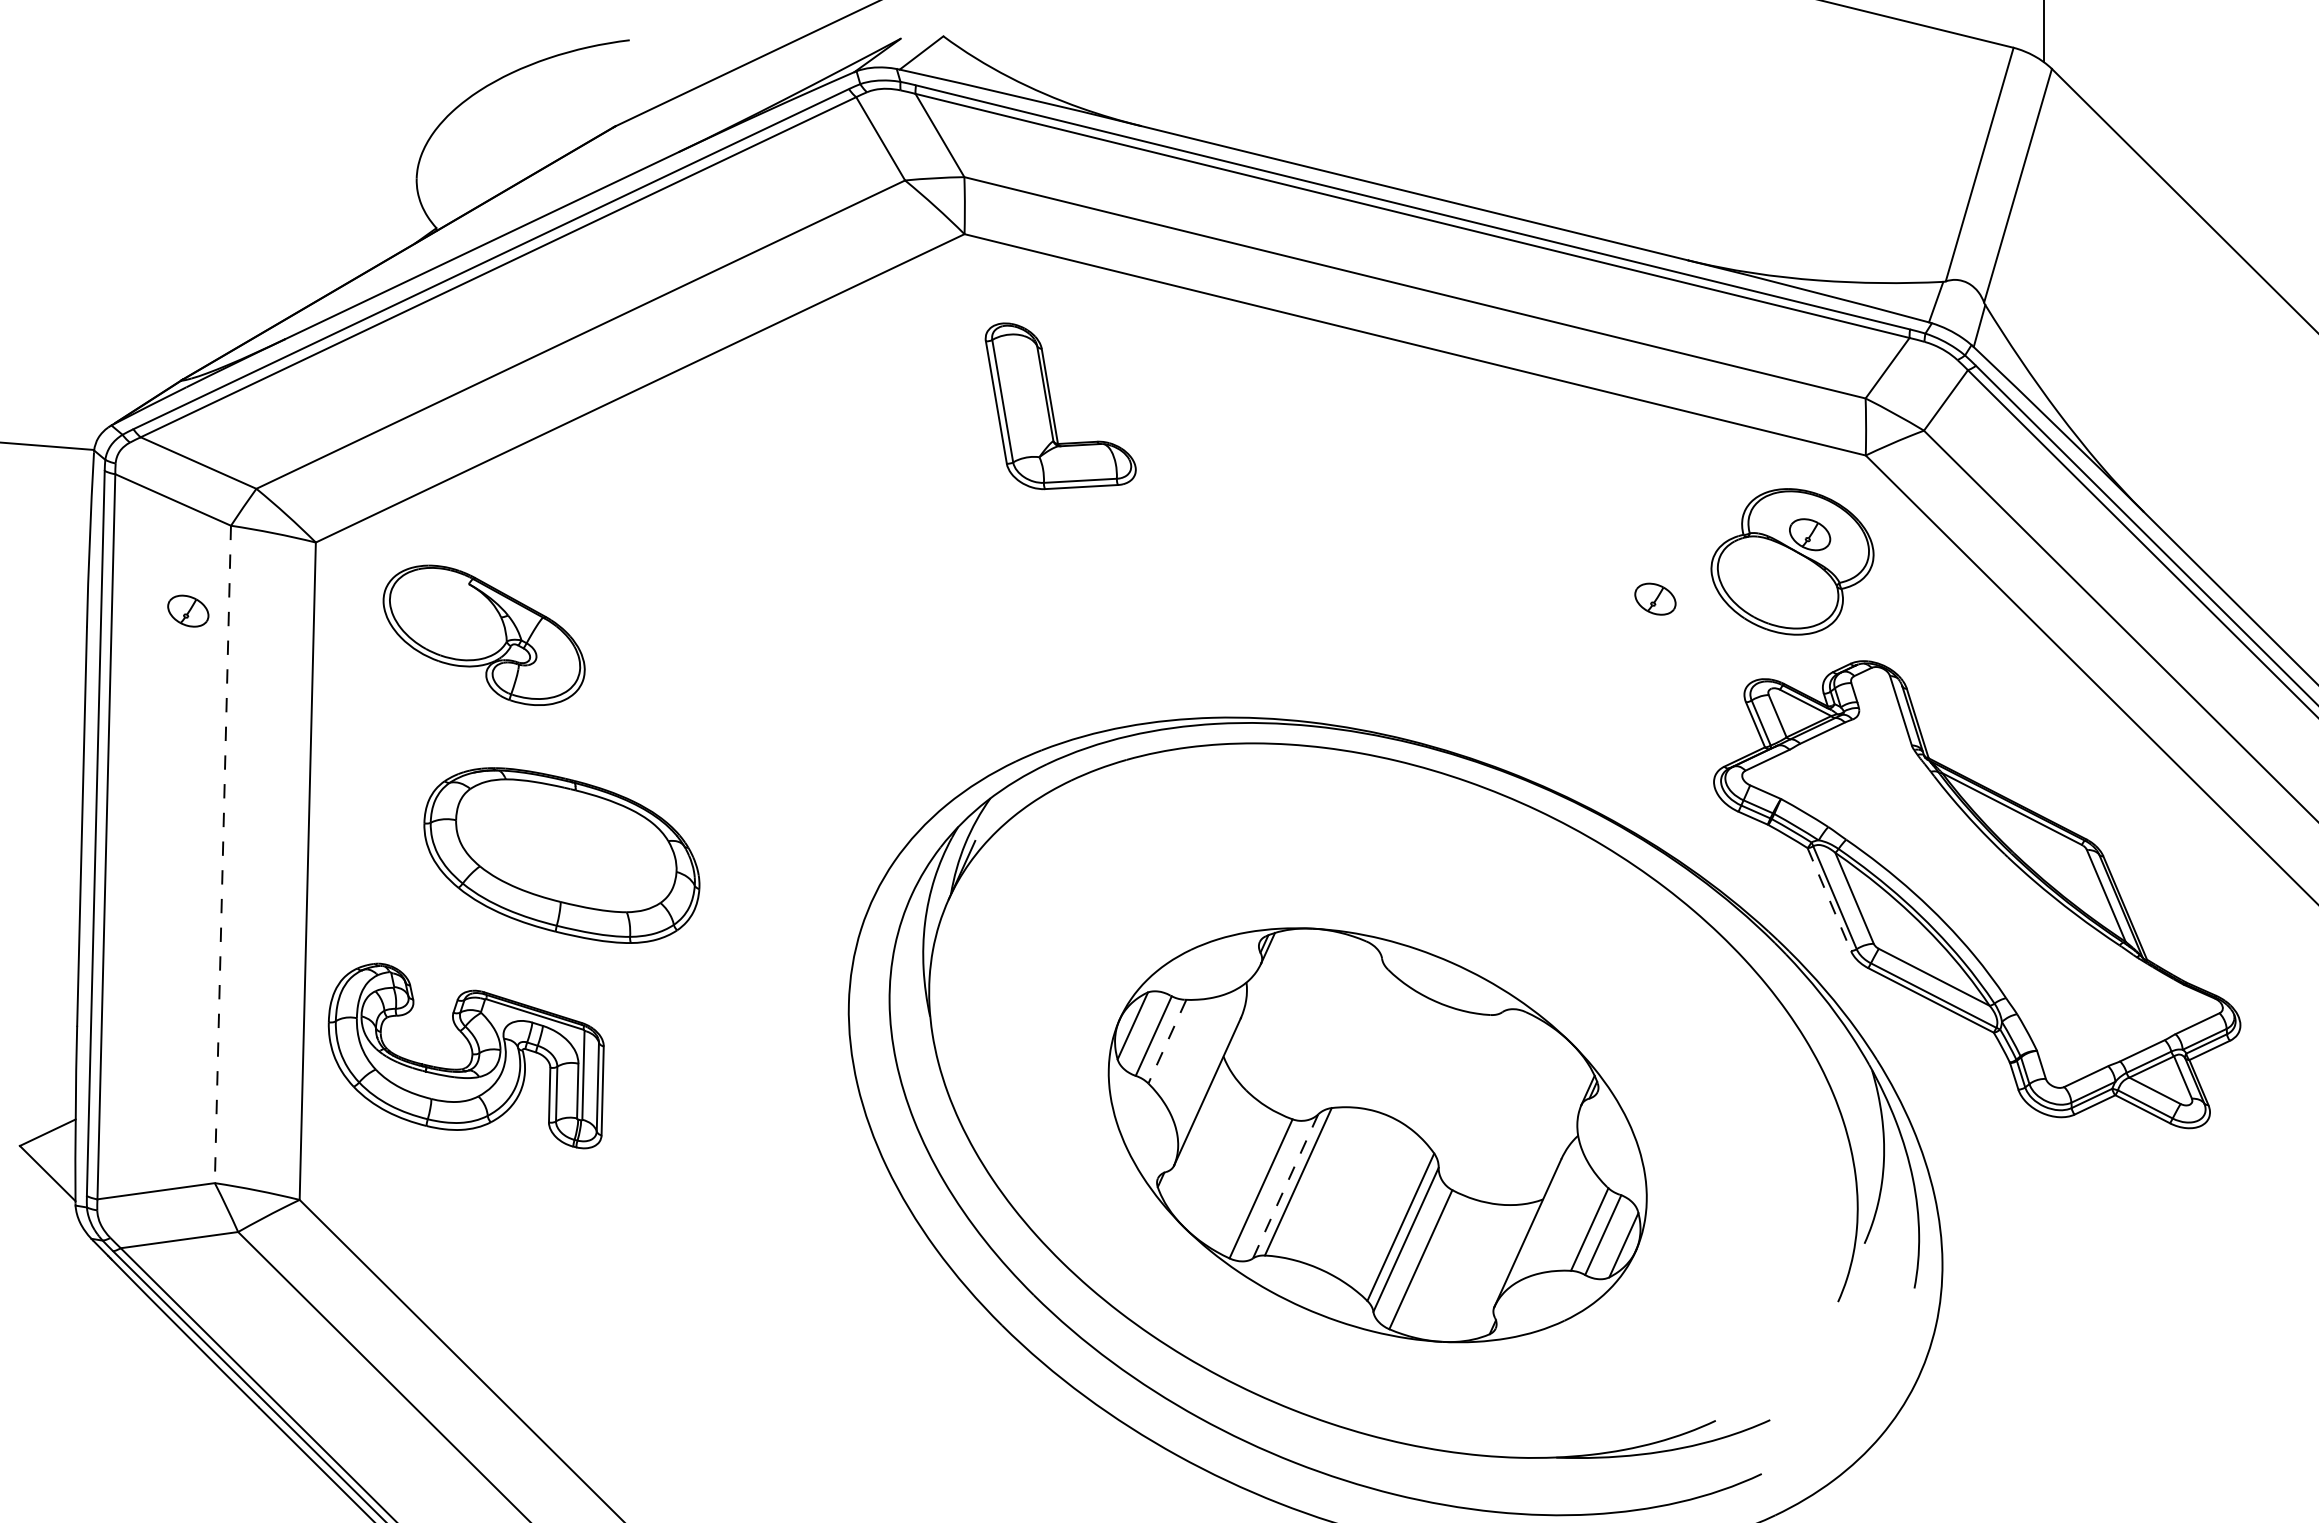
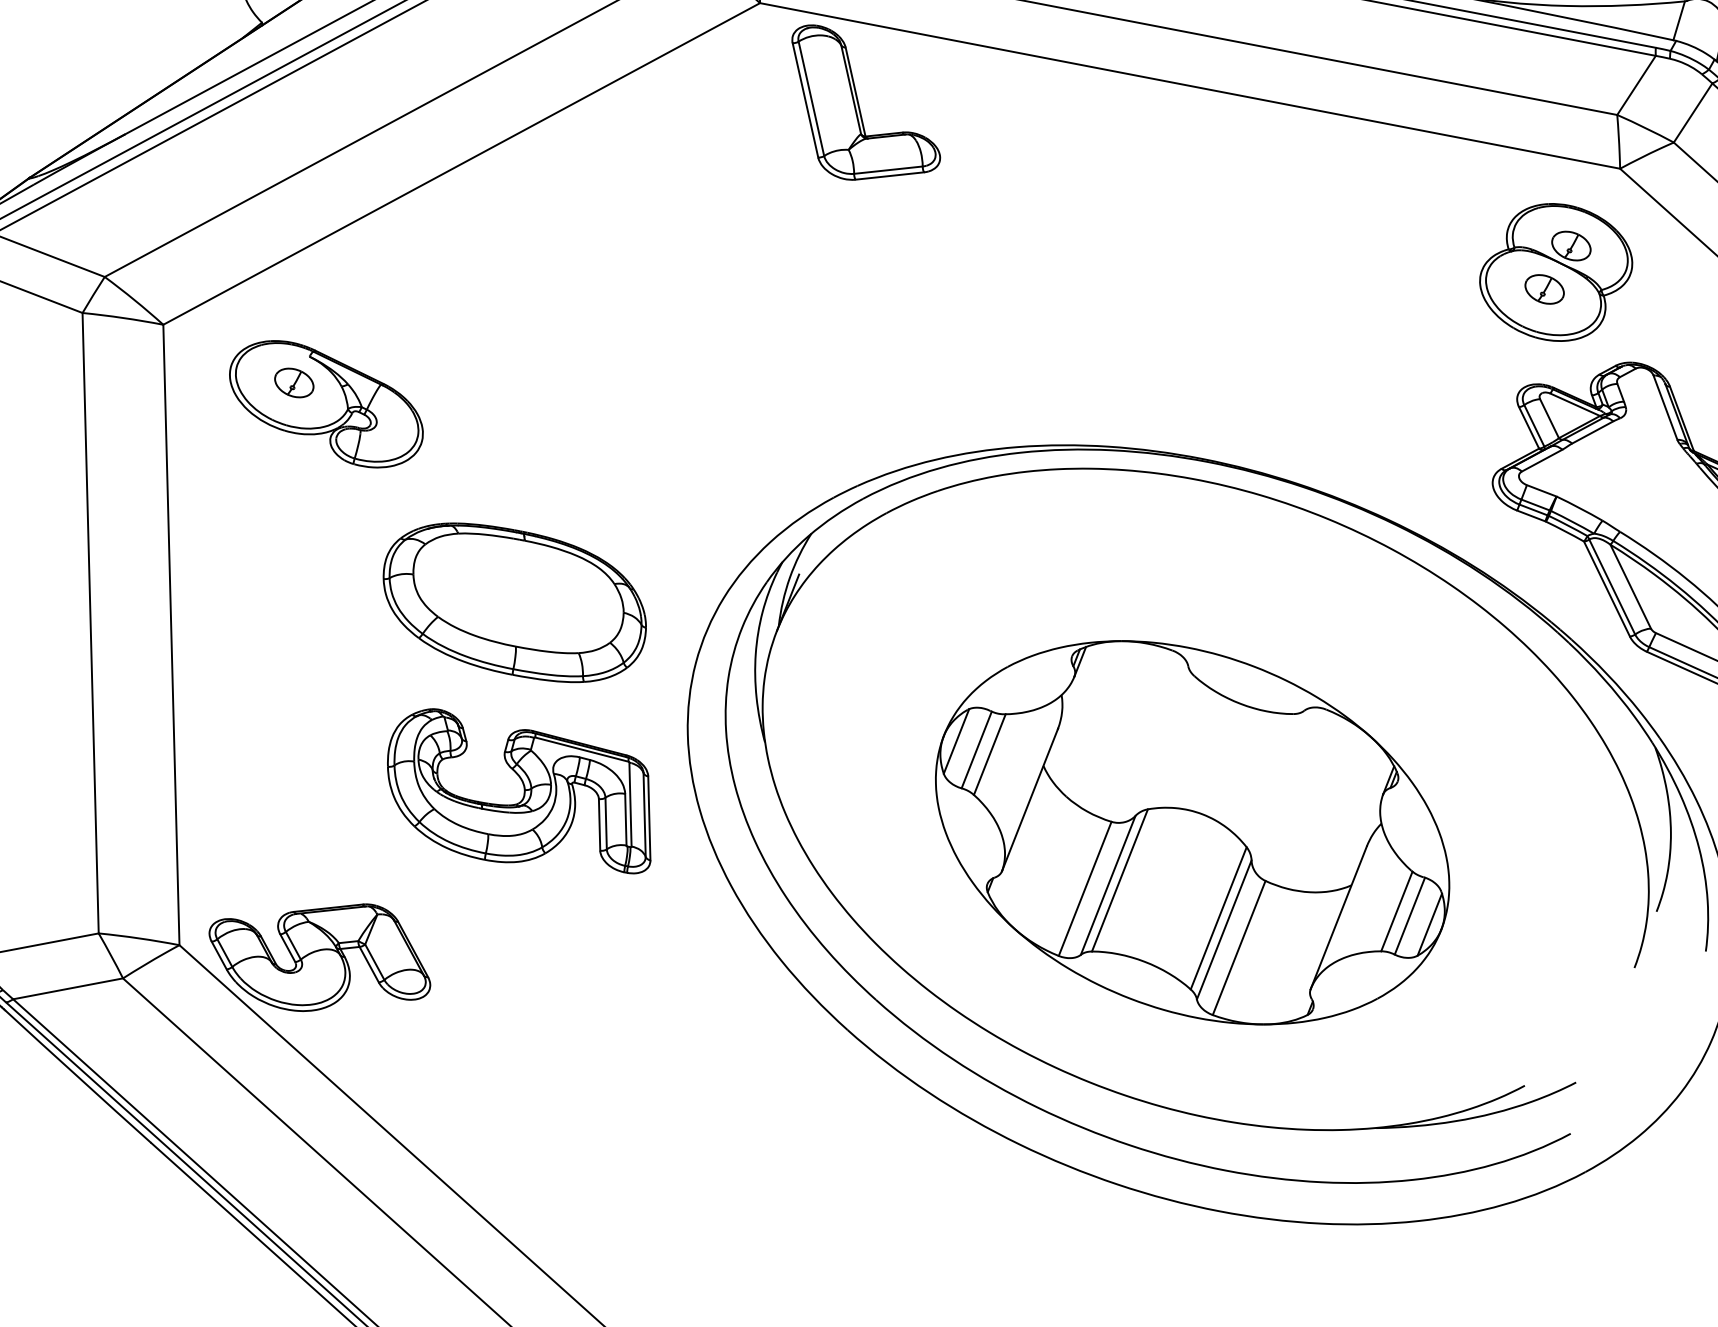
part: (1052, 406) -> (858, 101), moved
part: (1655, 598) -> (1544, 288), moved
part: (188, 610) -> (294, 382), moved
line: (222, 854) -> (90, 623), dashed -> solid
part: (561, 855) -> (514, 602), moved
line: (1829, 899) -> (1607, 588), dashed -> solid
line: (1167, 1041) -> (989, 754), dashed -> solid
part: (465, 1055) -> (518, 791), moved
line: (1285, 1186) -> (1108, 885), dashed -> solid
part: (447, 1221) -> (319, 958), added

